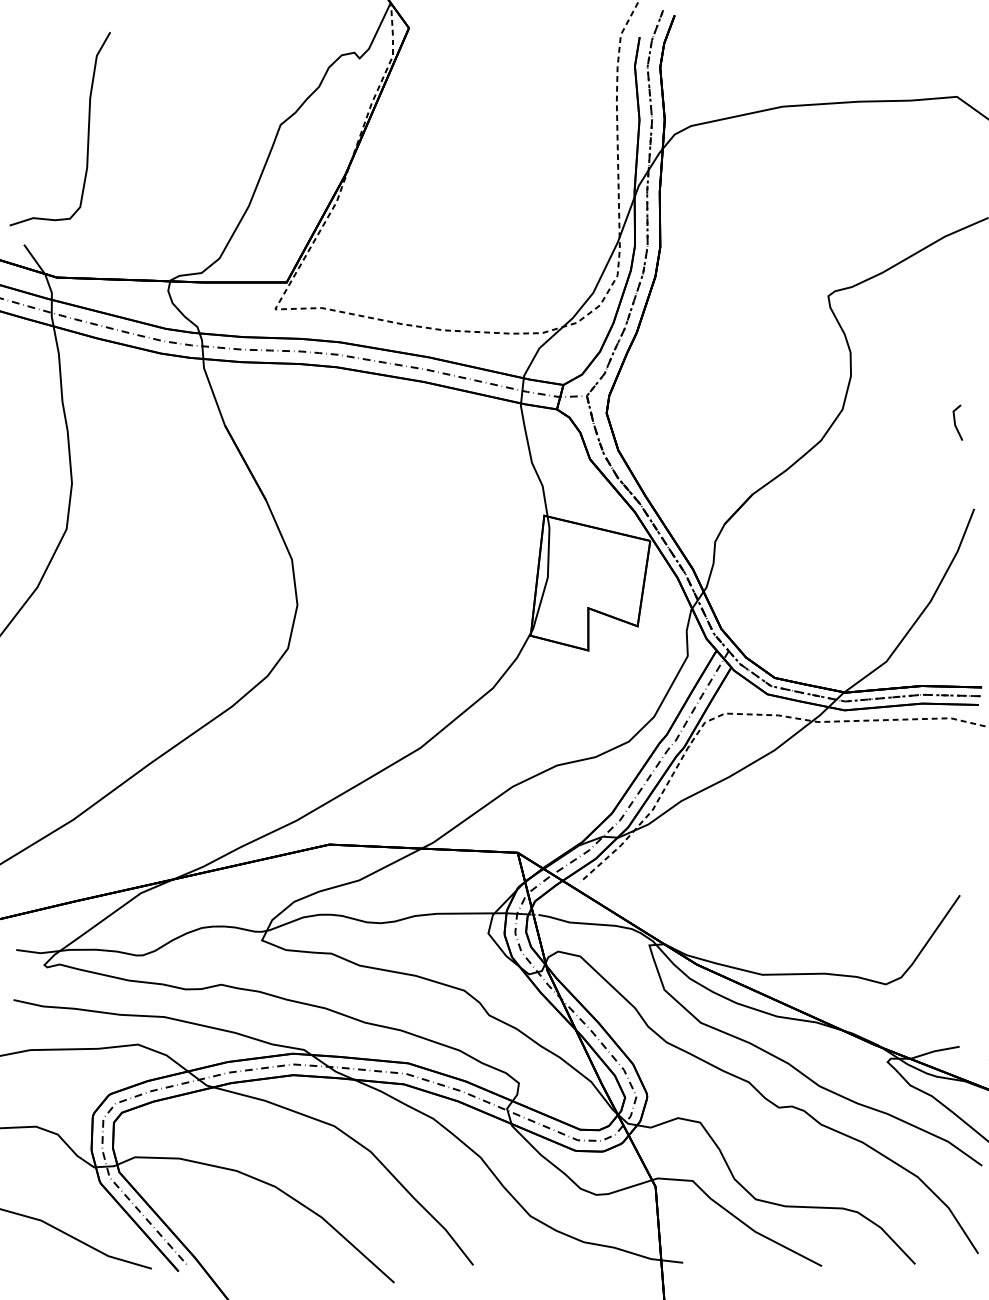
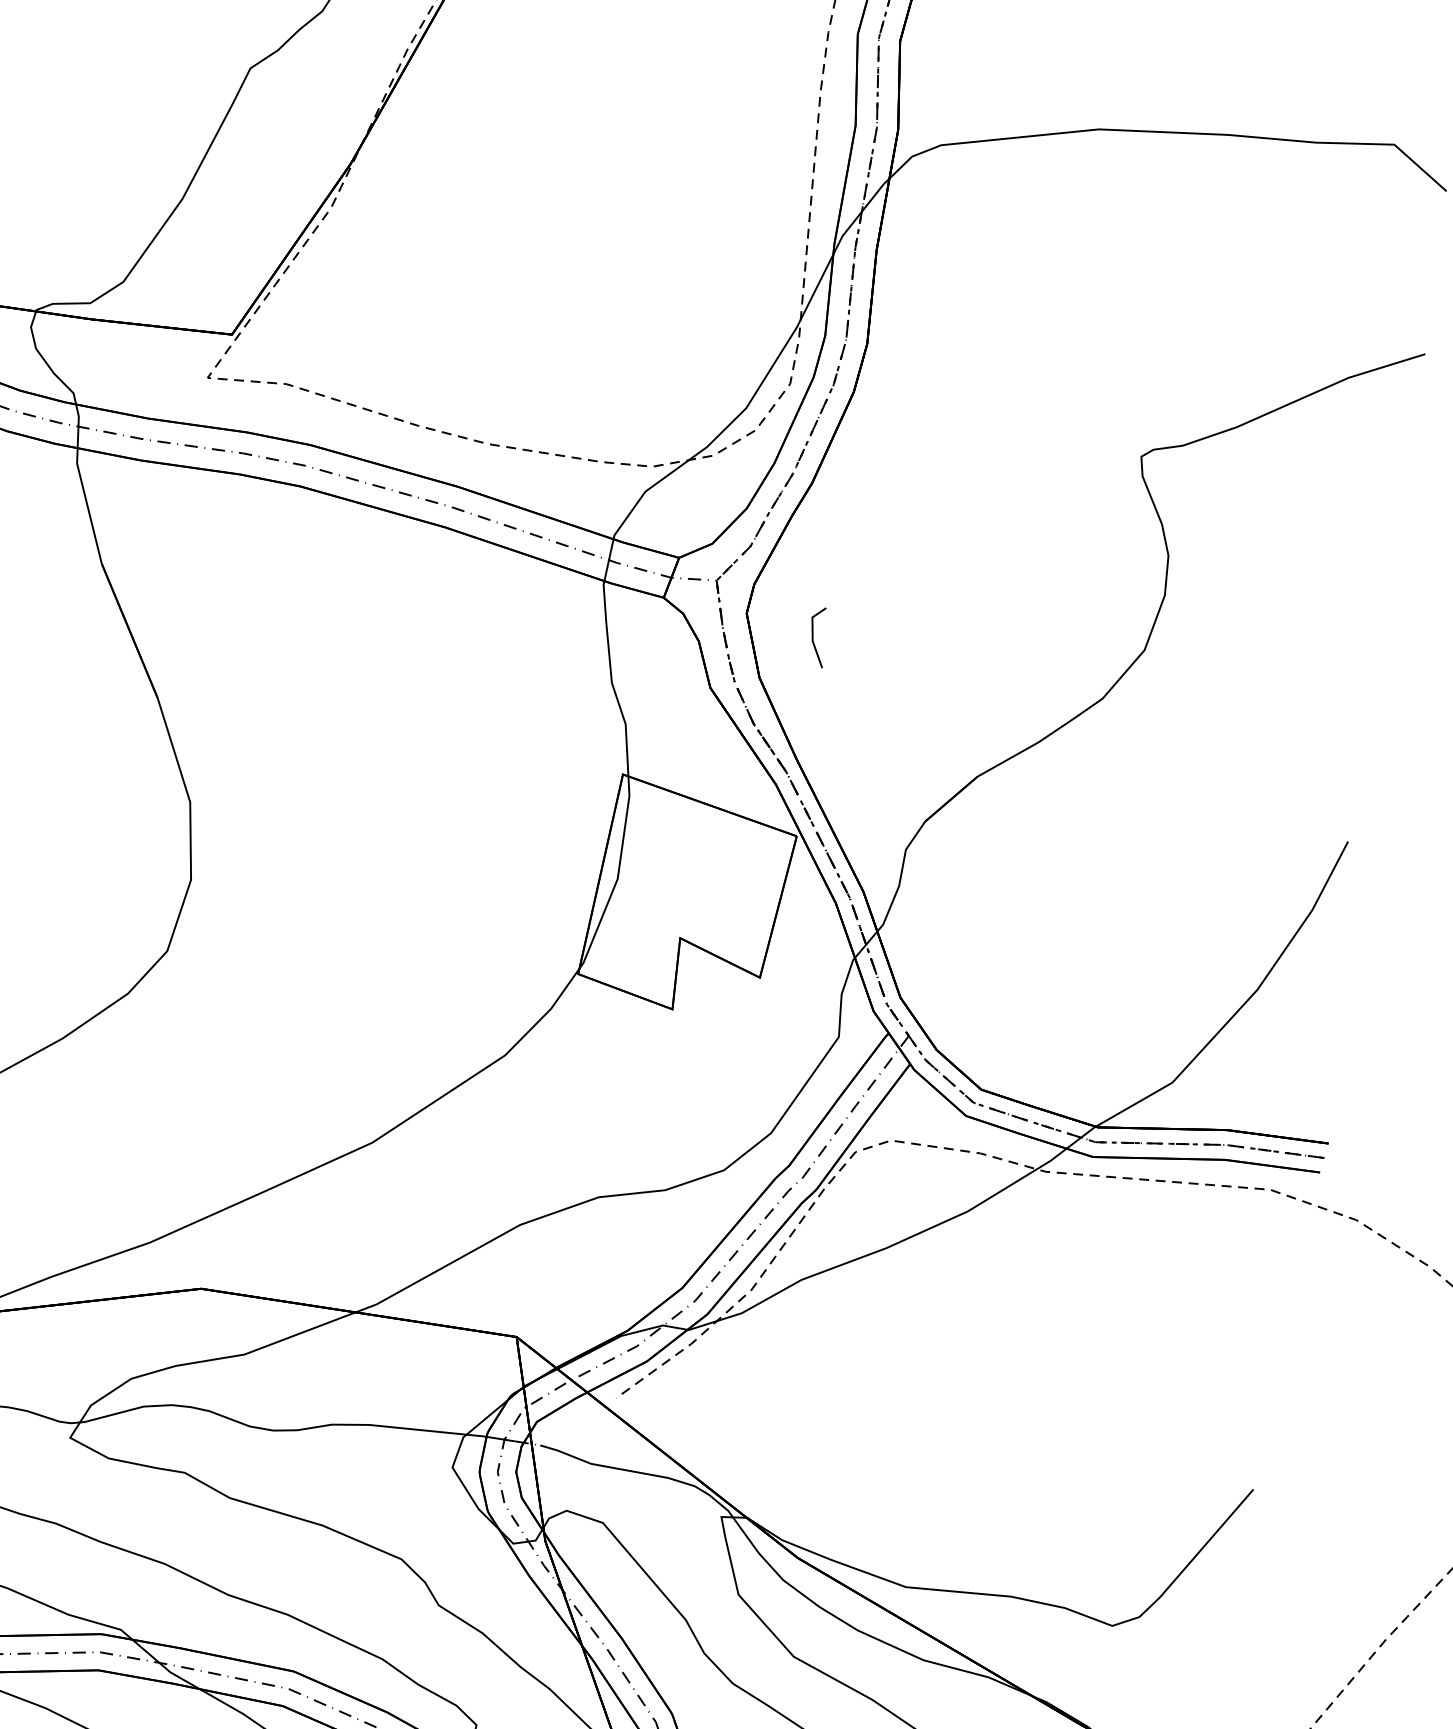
line: (955, 422) -> (813, 636), moved

